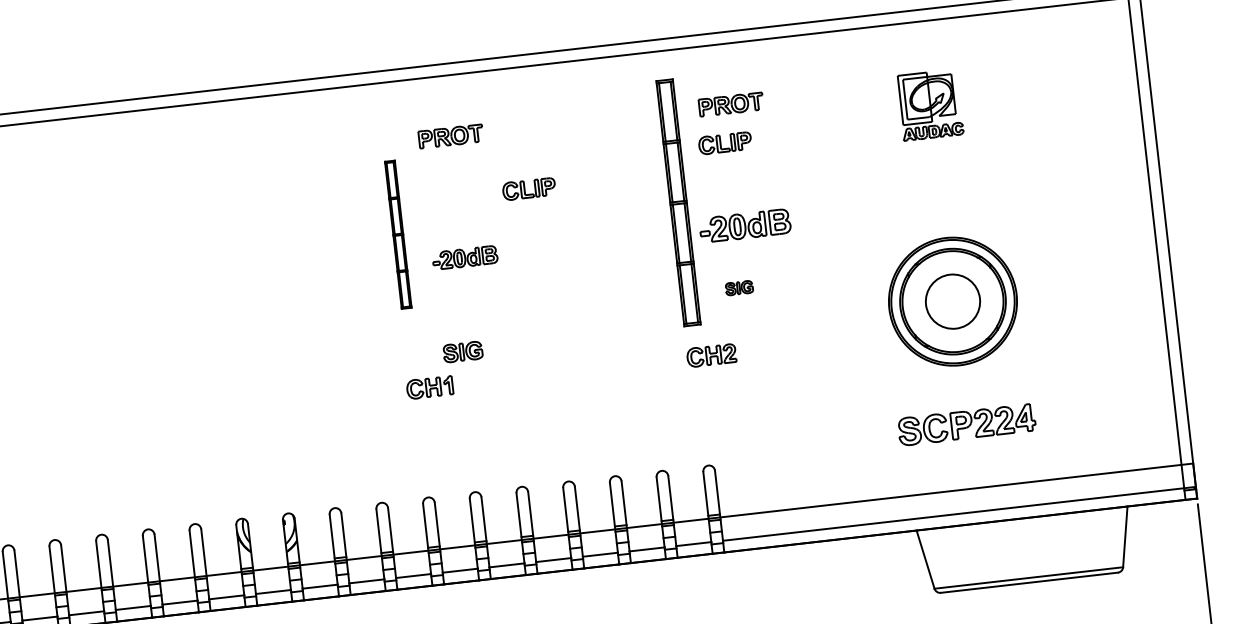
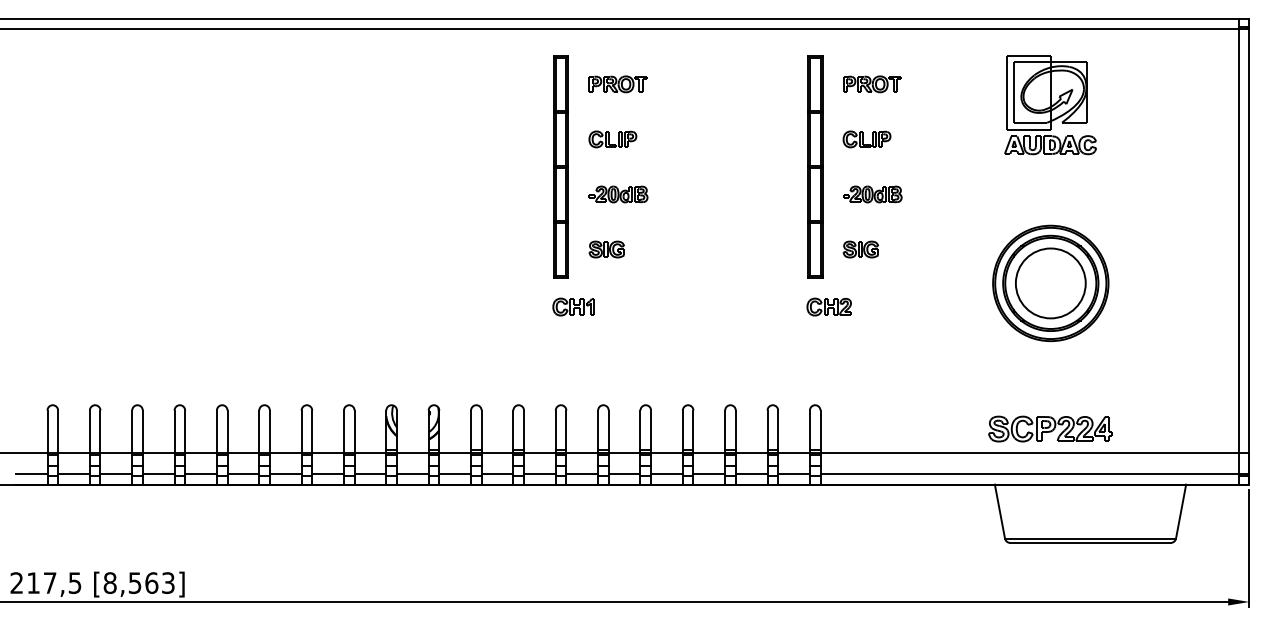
part: (930, 105) -> (1050, 105), size x1.67
part: (724, 143) -> (866, 139), moved
part: (528, 189) -> (612, 139), moved
part: (745, 225) -> (872, 194), size x0.71
part: (397, 234) -> (560, 166), size x1.67
part: (738, 288) -> (860, 249), size x1.43
circle: (952, 301) -> (1050, 283), size x1.43
part: (462, 352) -> (606, 249), moved
part: (966, 424) -> (1050, 428), moved

